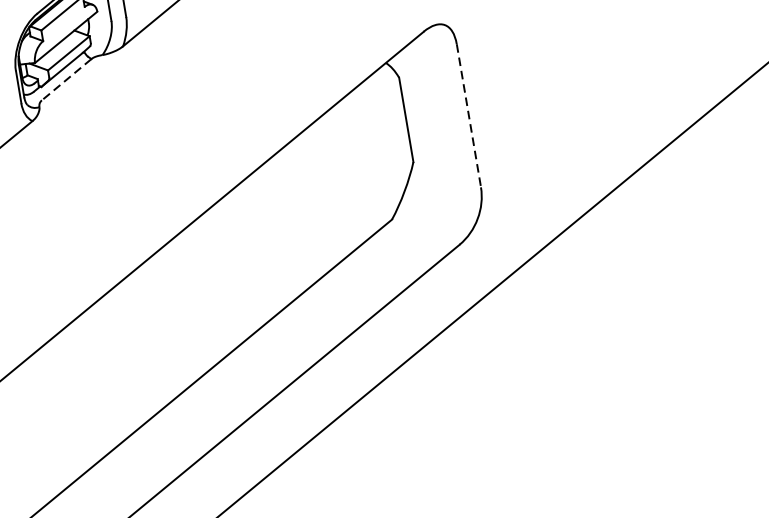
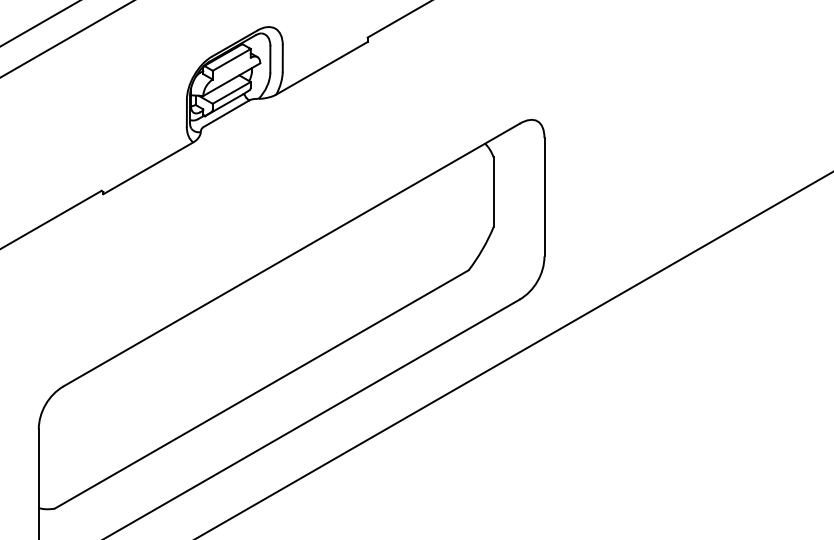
line: (66, 80) -> (226, 114), dashed -> solid
line: (468, 115) -> (544, 197), dashed -> solid

